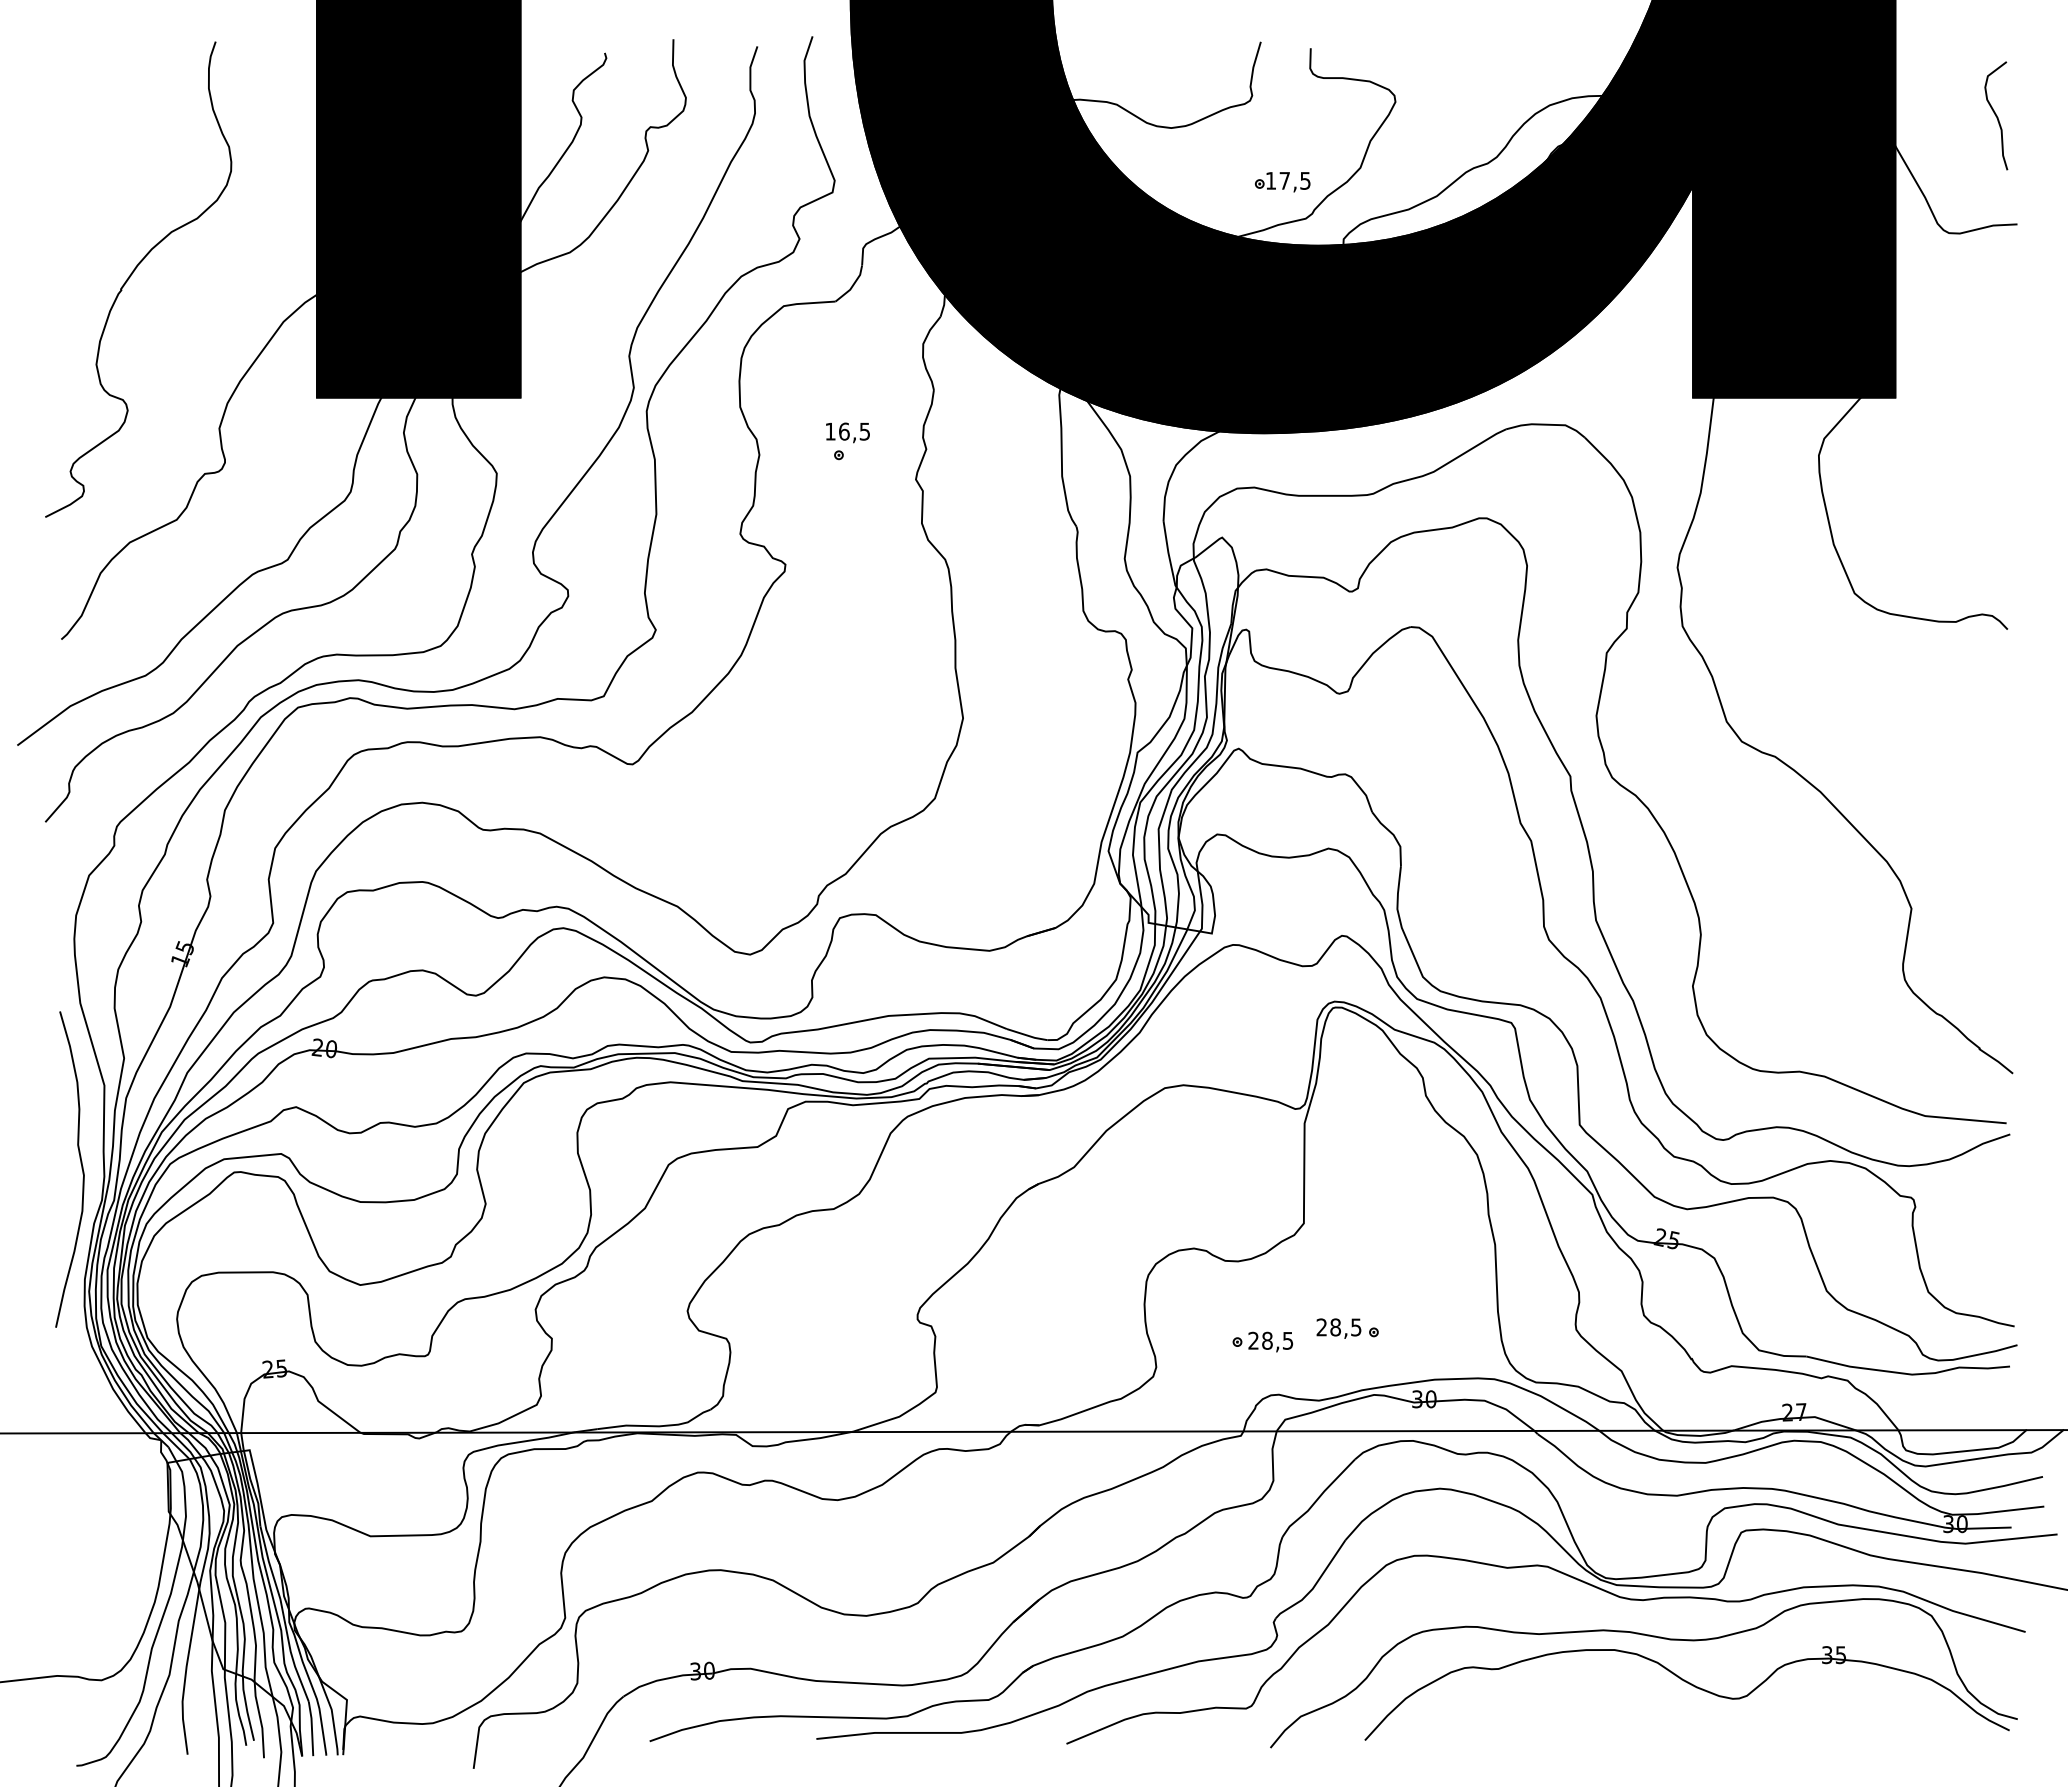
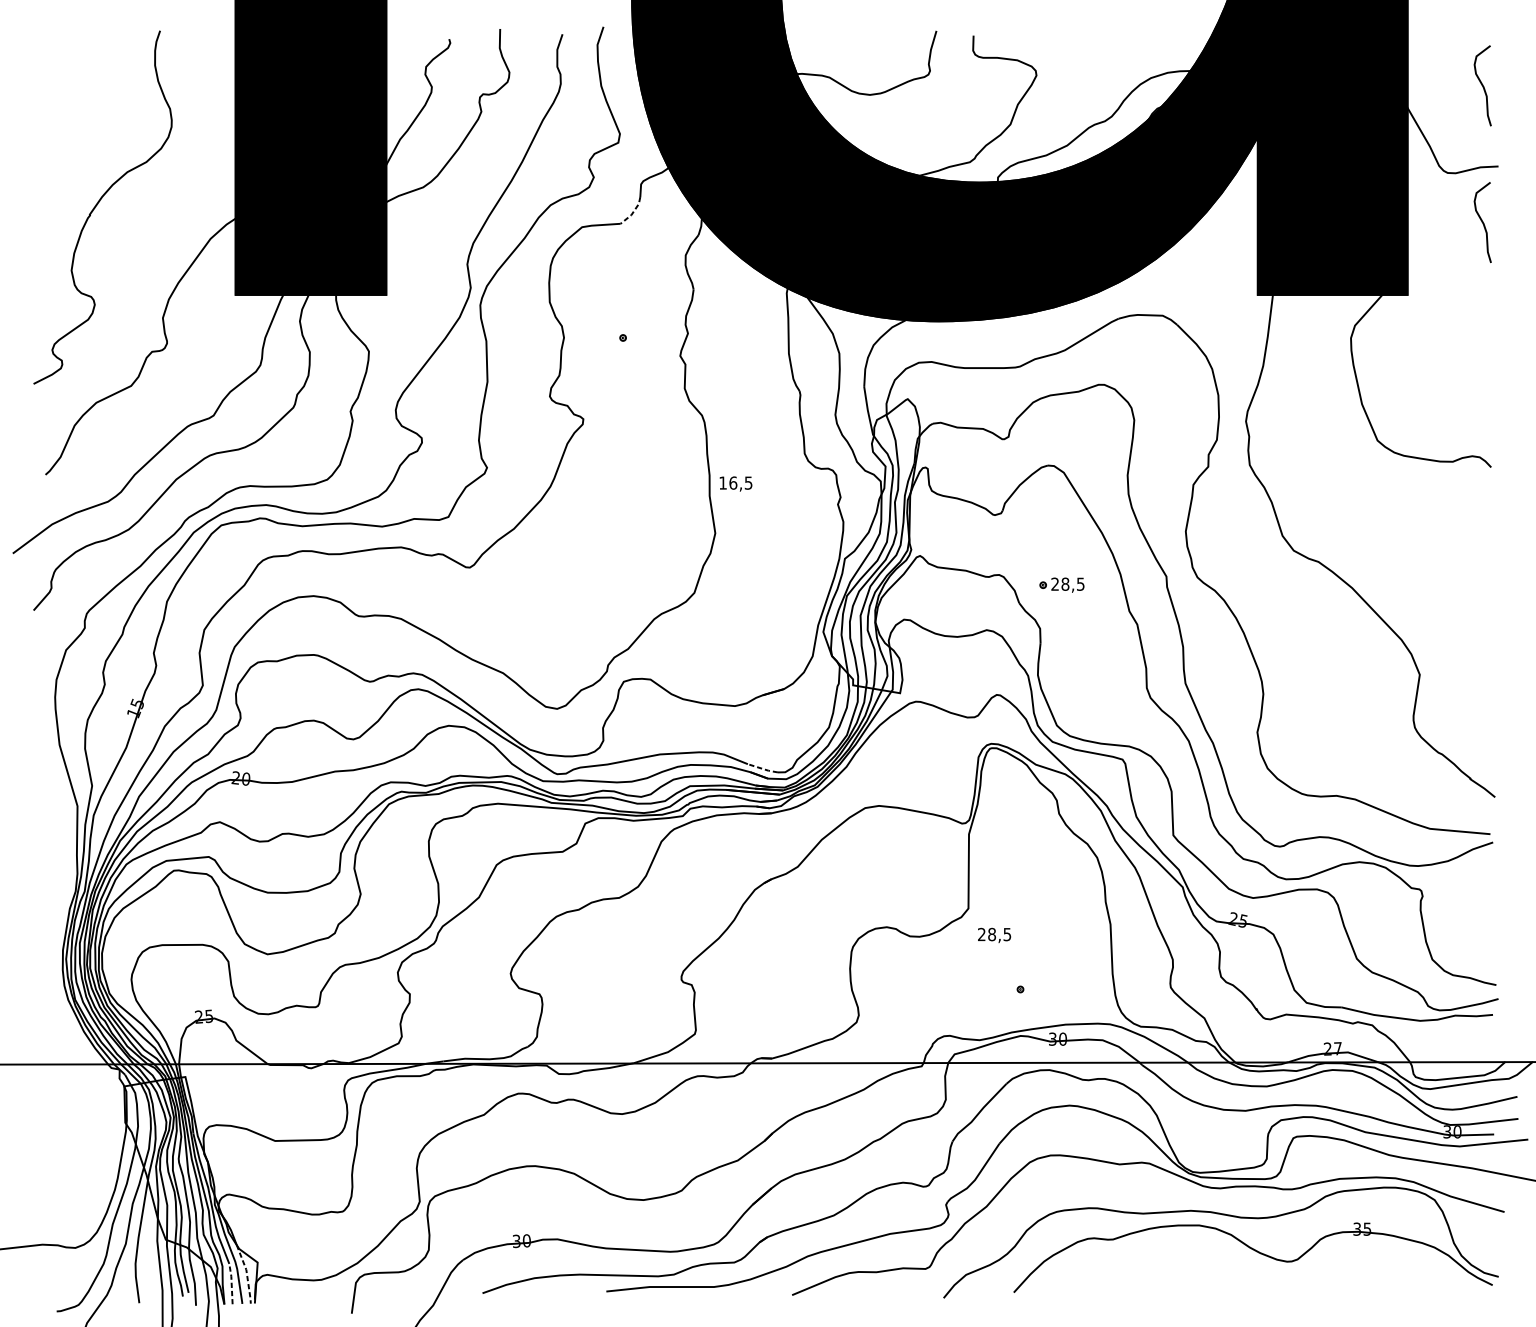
part: (1282, 182) -> (952, 135), removed
line: (852, 286) -> (633, 212), solid -> dashed
curve: (1996, 299) -> (1482, 222), added
text: (847, 432) -> (735, 483), moved
line: (1027, 1035) -> (763, 768), solid -> dashed
curve: (81, 1169) -> (60, 868), removed
text: (1338, 1328) -> (994, 935), moved
part: (1262, 1341) -> (1061, 584), moved
line: (332, 1715) -> (246, 1274), solid -> dashed
line: (311, 1728) -> (231, 1283), solid -> dashed

